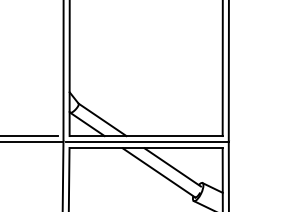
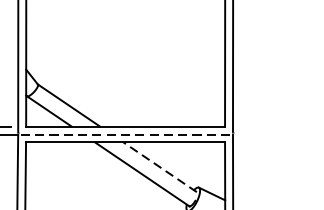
line: (147, 142) -> (127, 134), solid -> dashed
line: (172, 167) -> (159, 167), solid -> dashed

